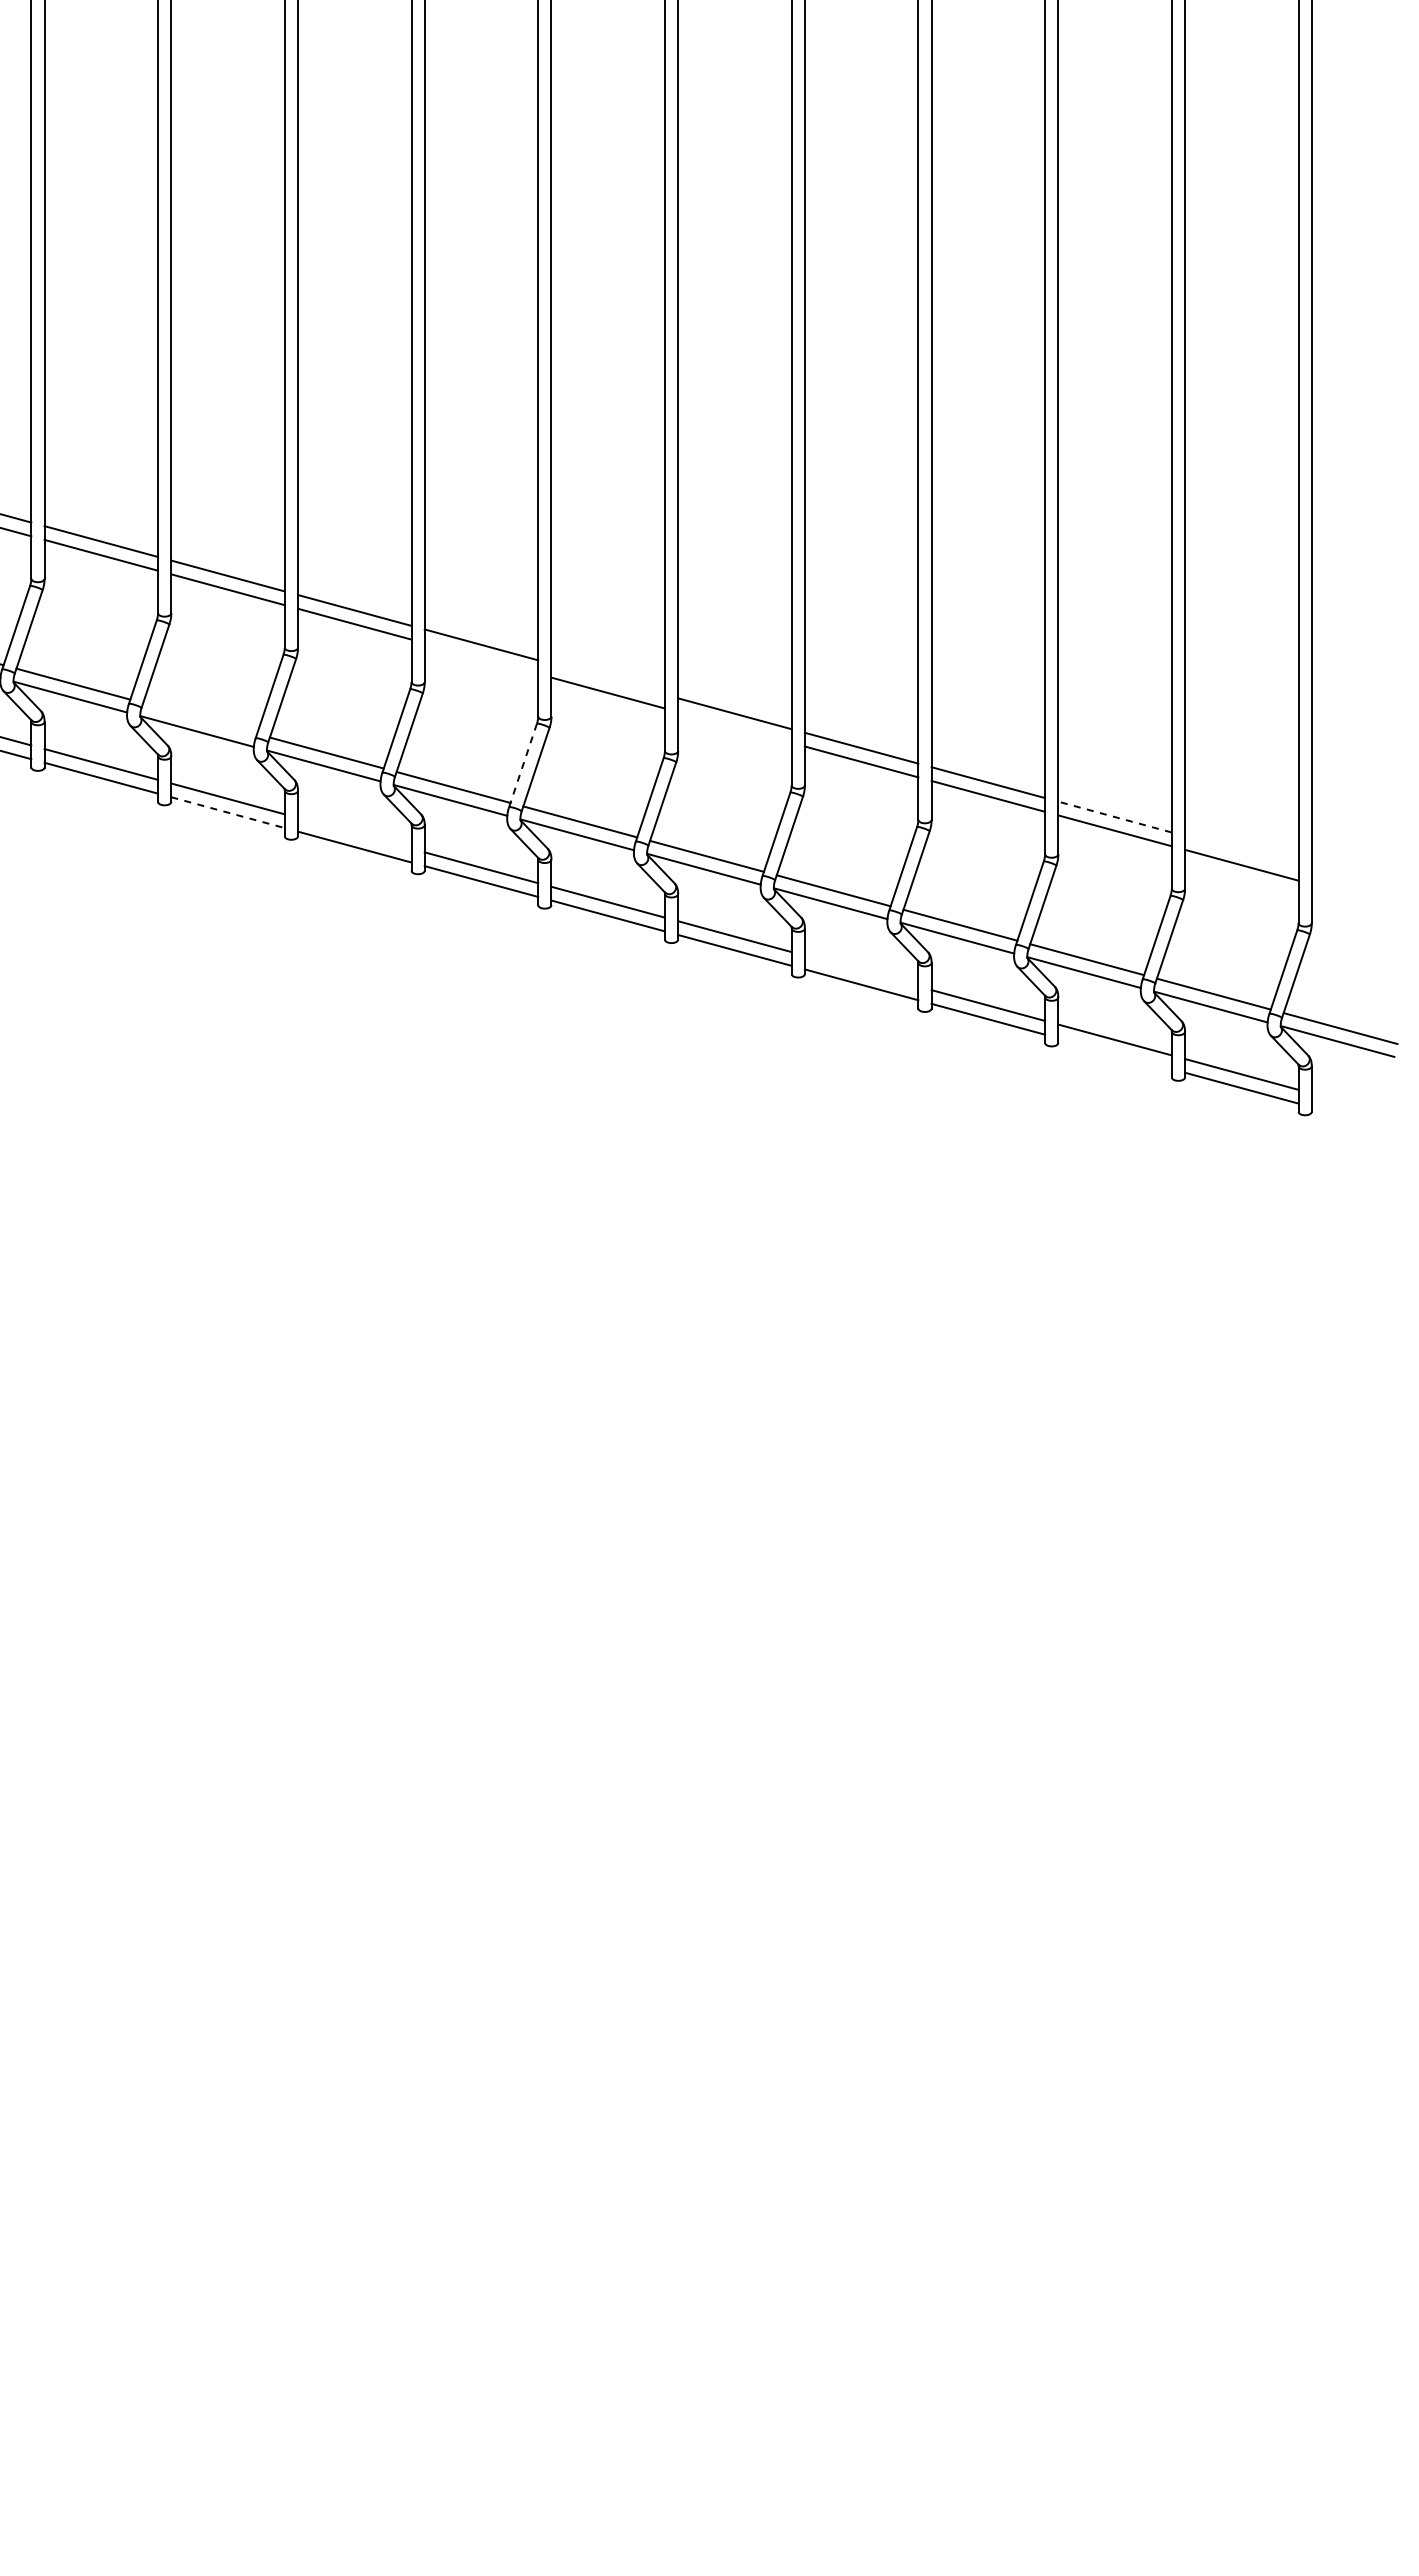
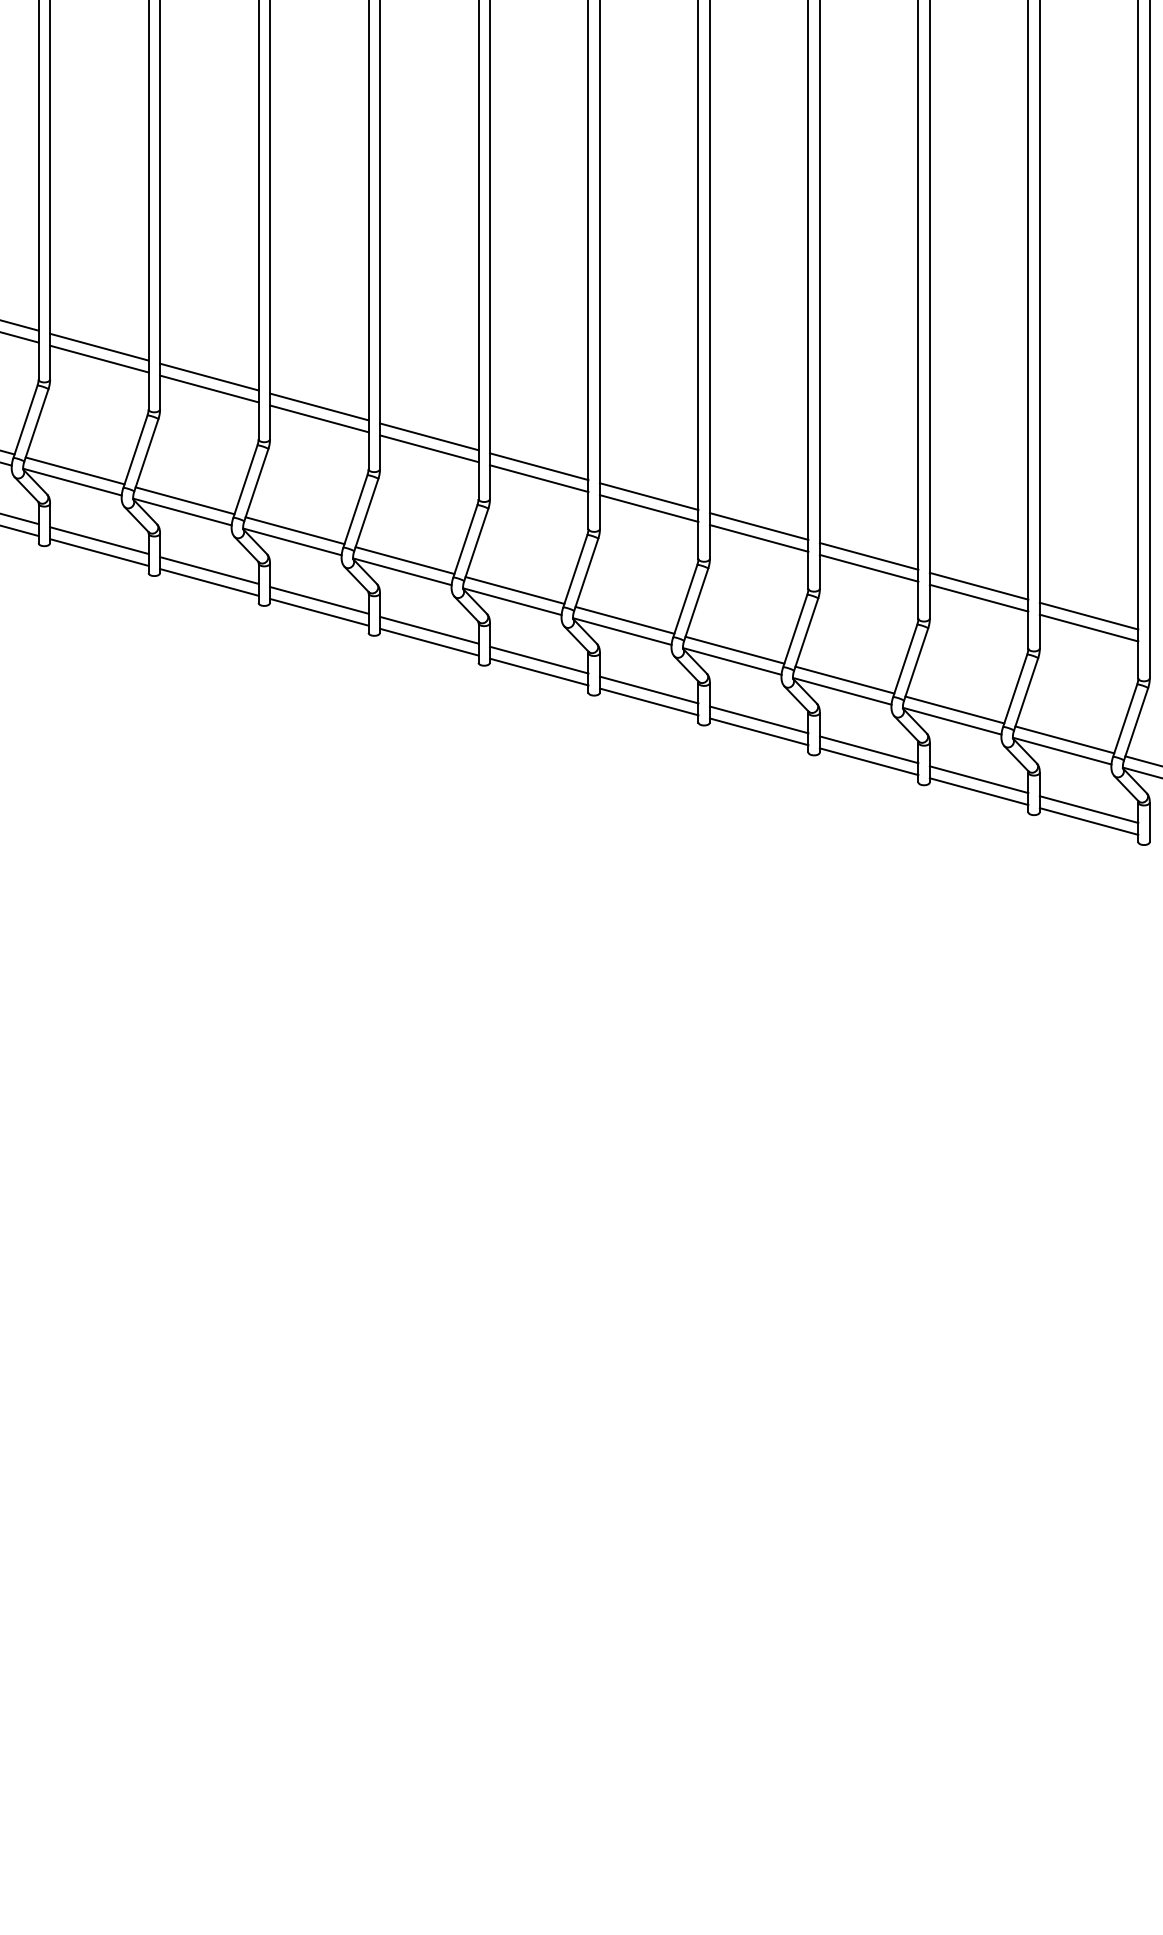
line: (481, 658) -> (429, 448), added
line: (607, 678) -> (538, 465), added
line: (200, 718) -> (185, 500), added
line: (734, 727) -> (648, 508), added
line: (523, 765) -> (465, 541), dashed -> solid
line: (228, 812) -> (209, 582), dashed -> solid
line: (1115, 817) -> (979, 586), dashed -> solid
line: (354, 832) -> (319, 599), added
line: (1241, 851) -> (1088, 616), added
line: (861, 970) -> (759, 719), added
line: (1114, 1053) -> (978, 791), added

